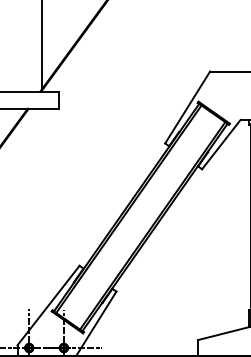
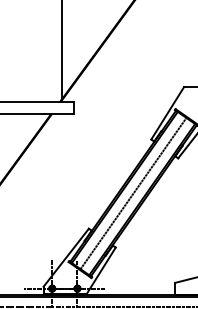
line: (140, 217) -> (133, 193), added

